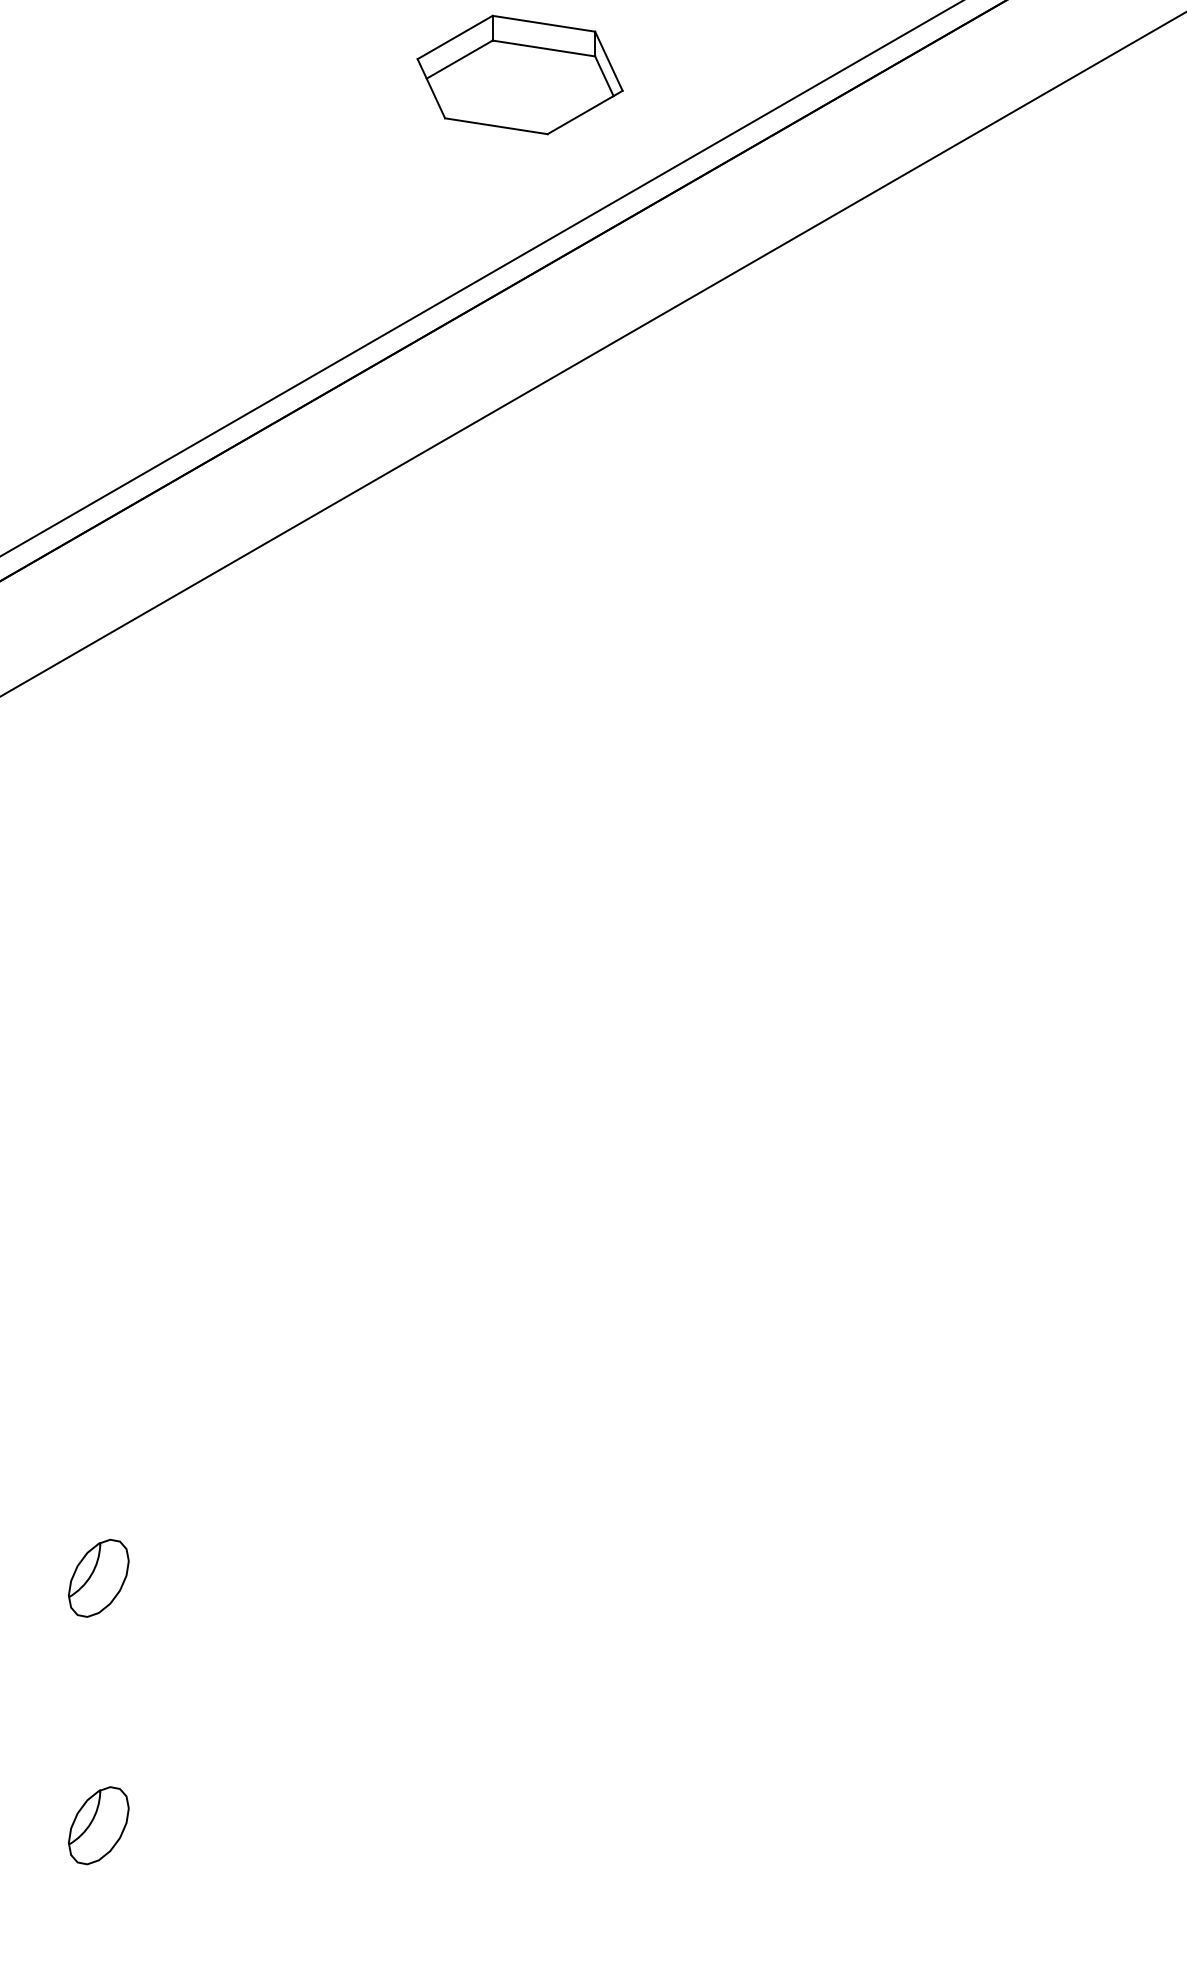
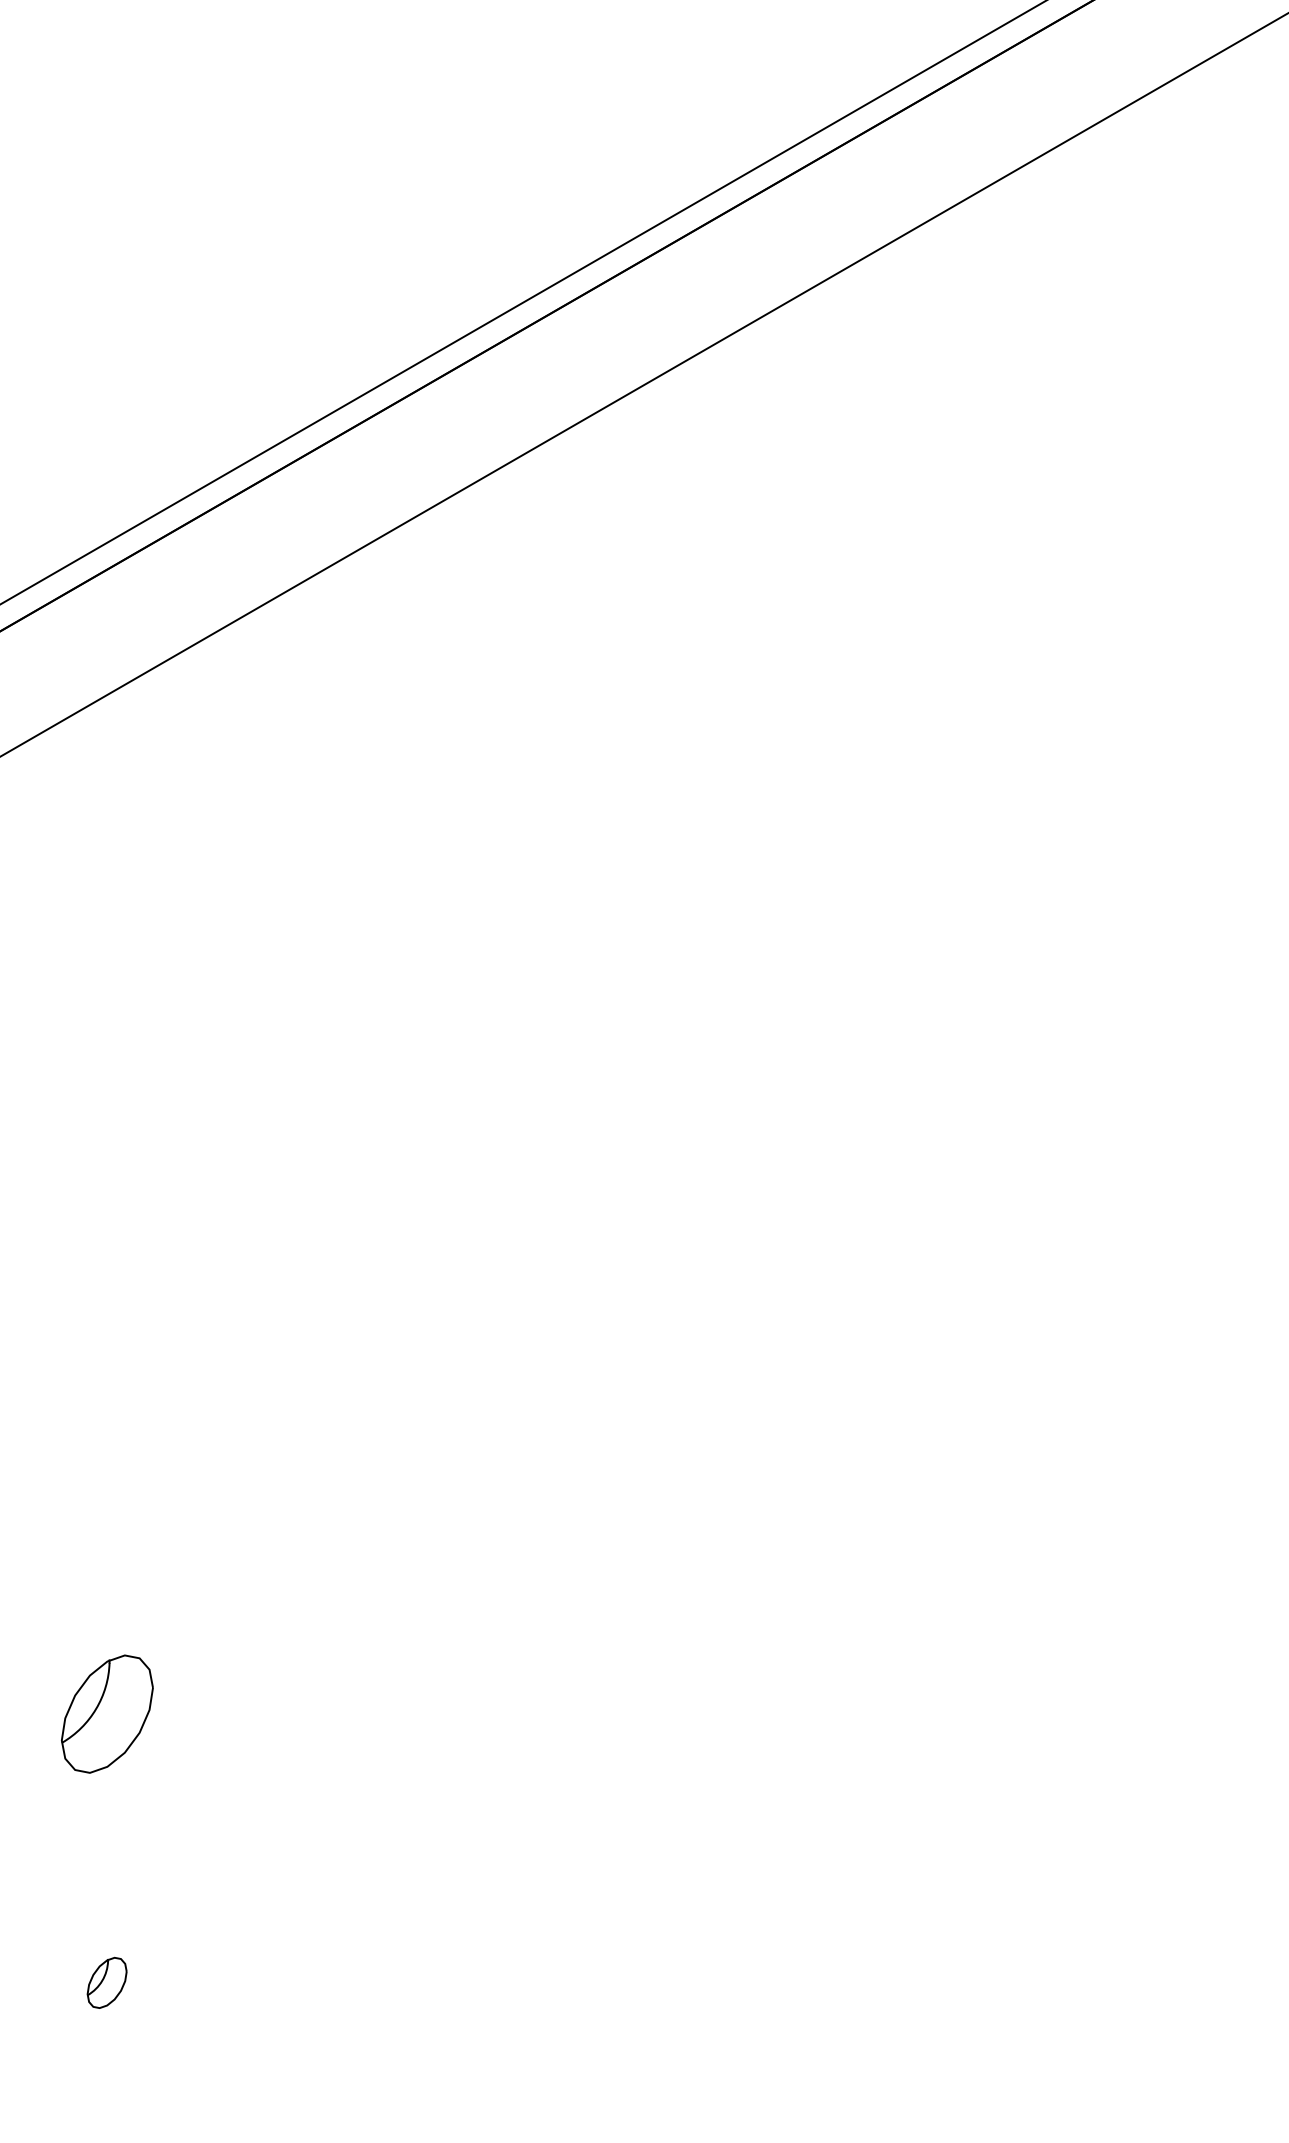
part: (519, 74) -> (564, 81), removed
part: (98, 1578) -> (106, 1714), size x1.4
part: (98, 1825) -> (106, 1982), size x0.6

